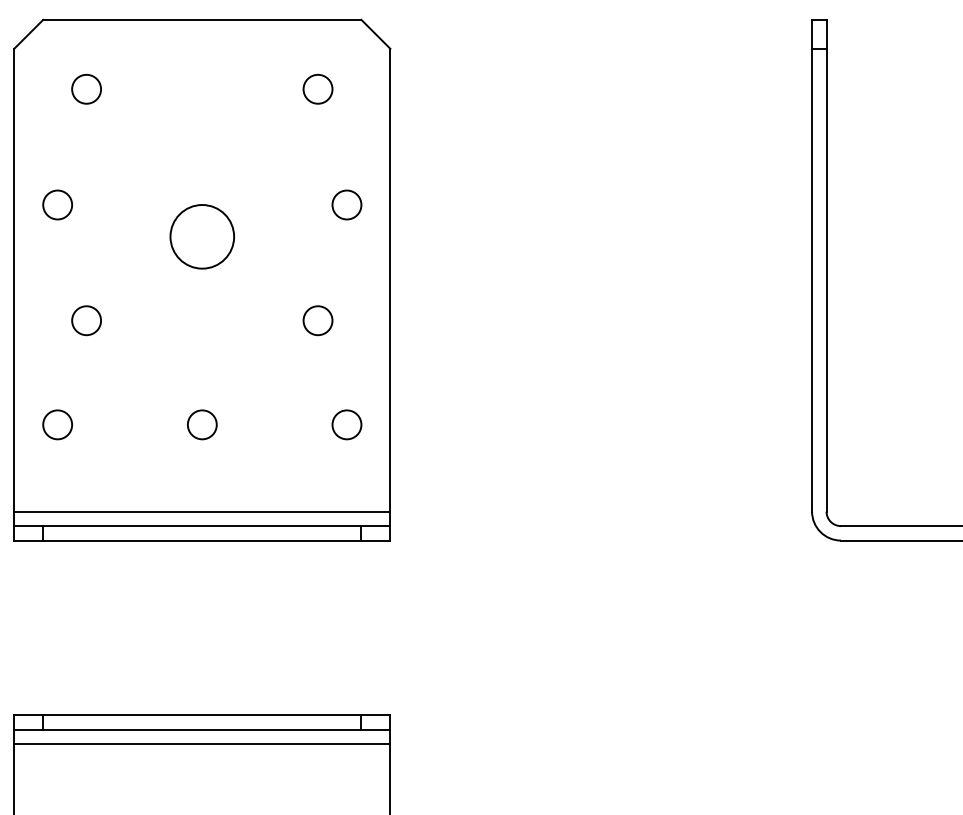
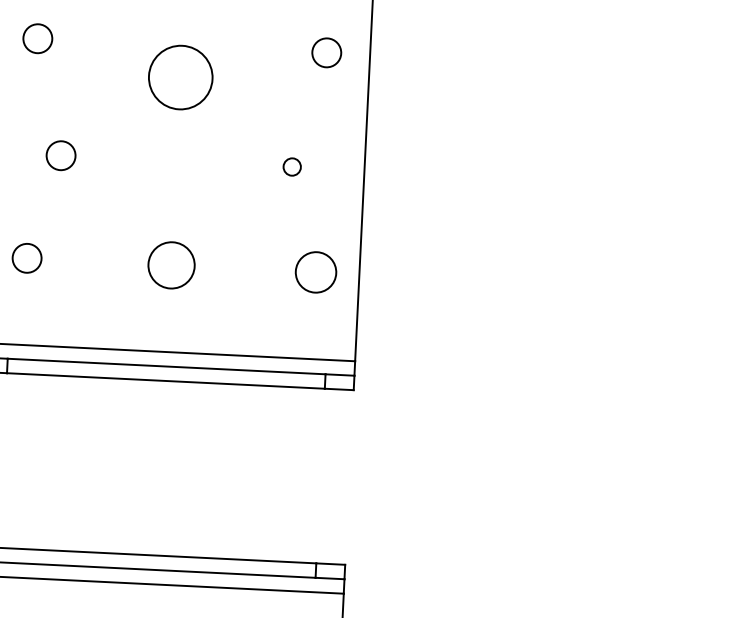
circle: (317, 320) -> (291, 166), size x0.6
circle: (201, 424) -> (170, 264), size x1.6
circle: (346, 424) -> (315, 272), size x1.4

